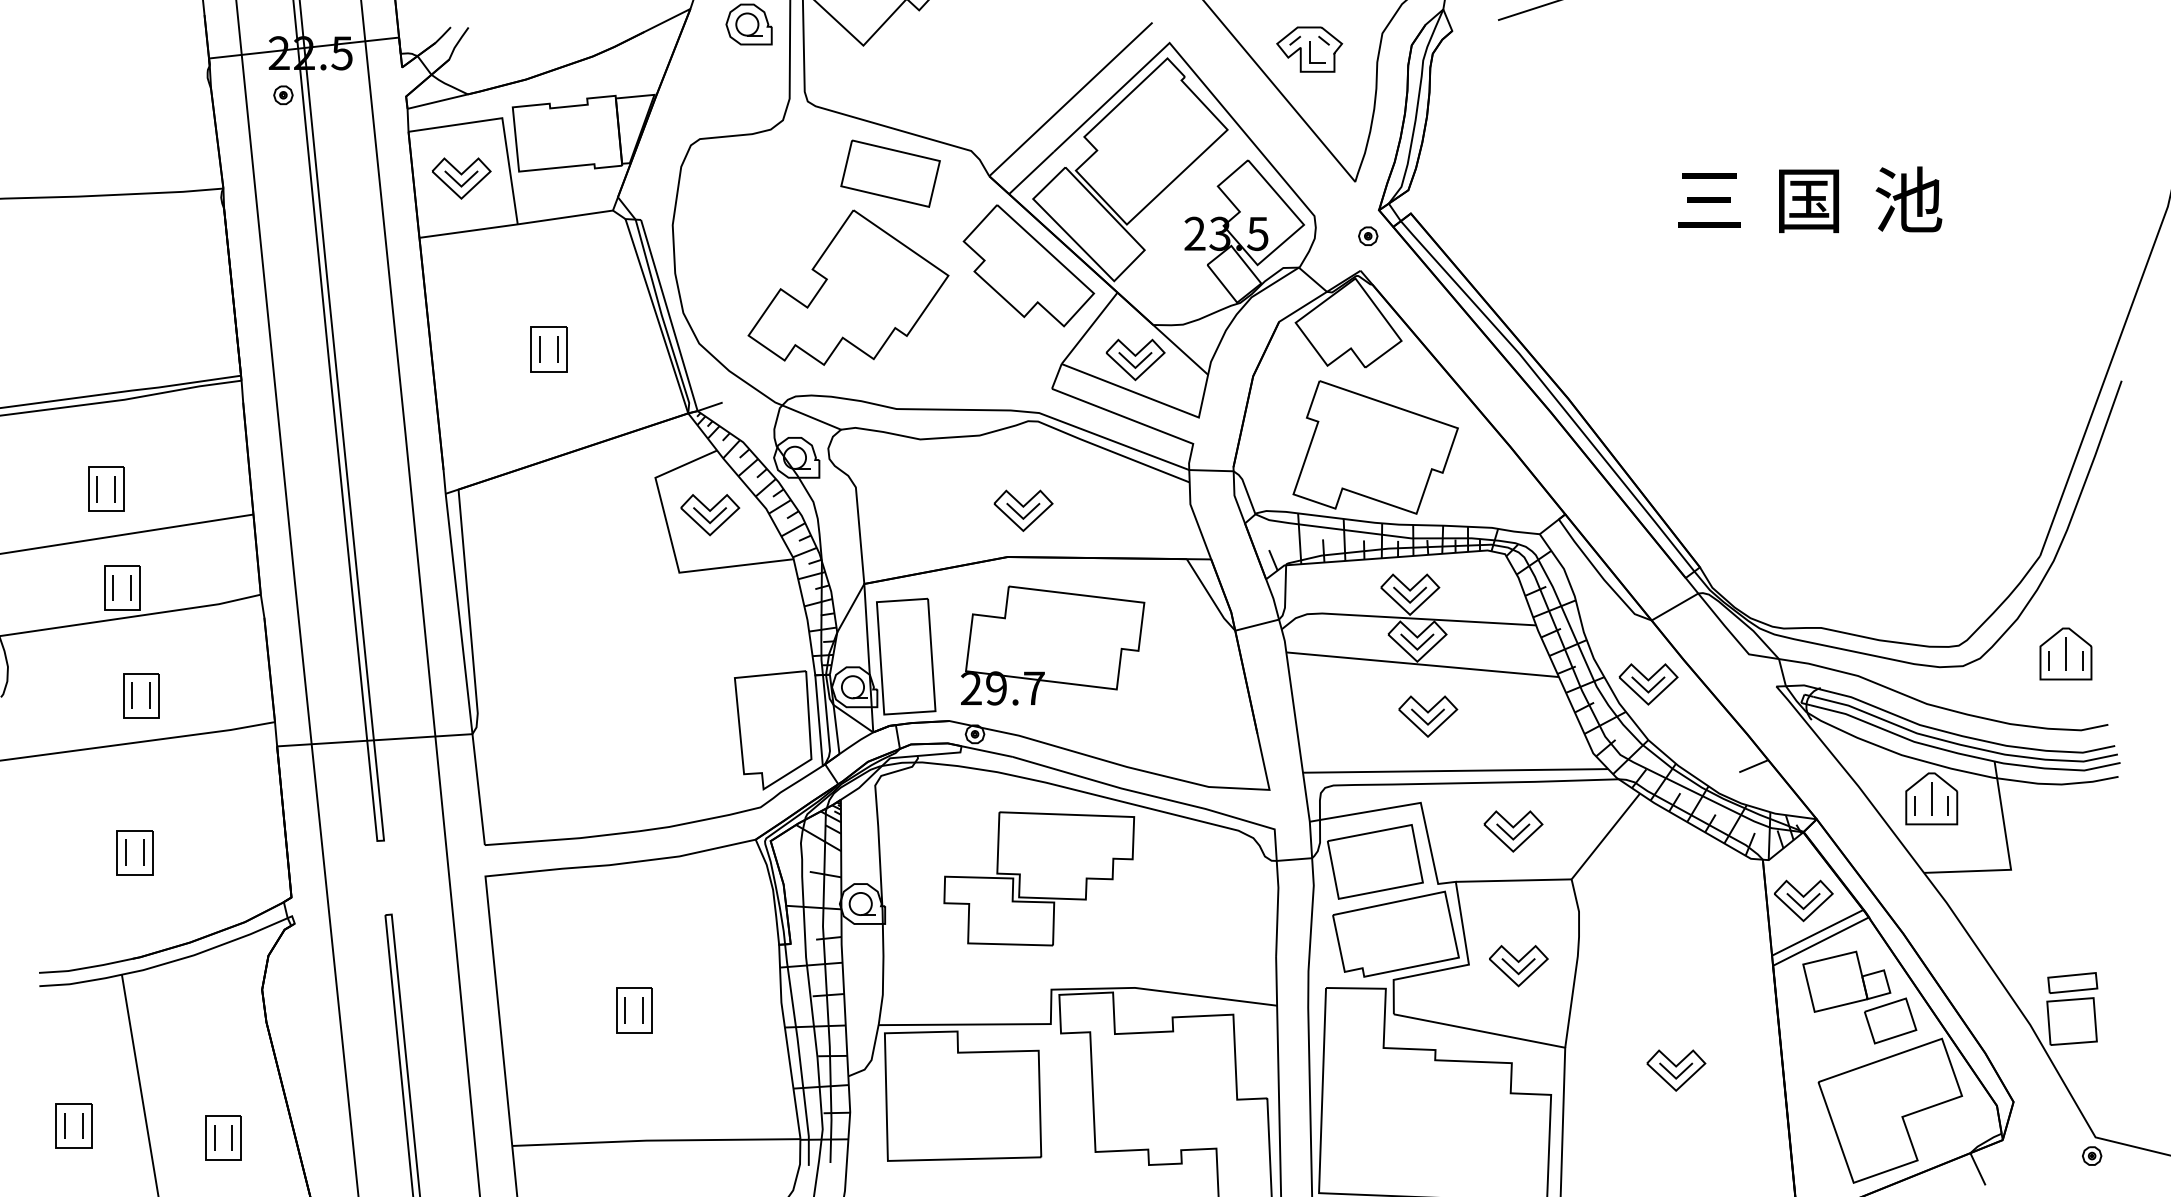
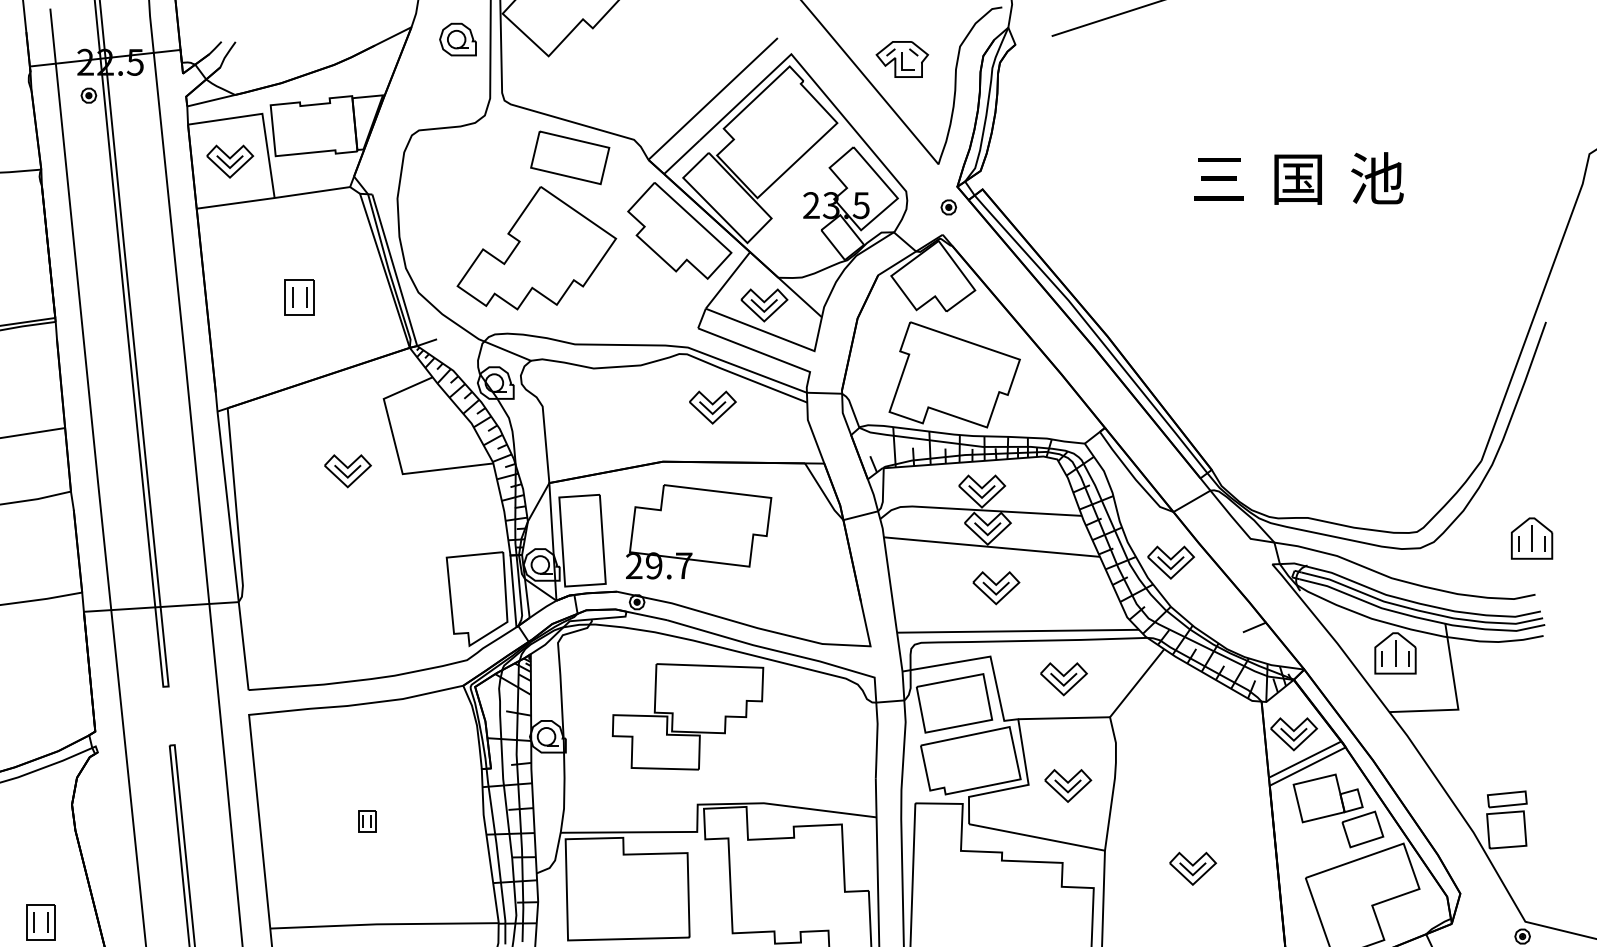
part: (1023, 510) -> (712, 407), moved
part: (710, 515) -> (348, 471), moved
part: (2065, 653) -> (1531, 538), moved
part: (634, 1010) -> (367, 821), size x0.6

